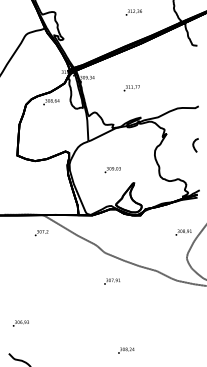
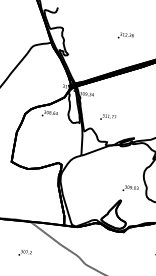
text: (133, 12) -> (125, 36), moved
text: (131, 88) -> (107, 117), moved
text: (112, 170) -> (130, 189), moved
text: (41, 233) -> (25, 253), moved

